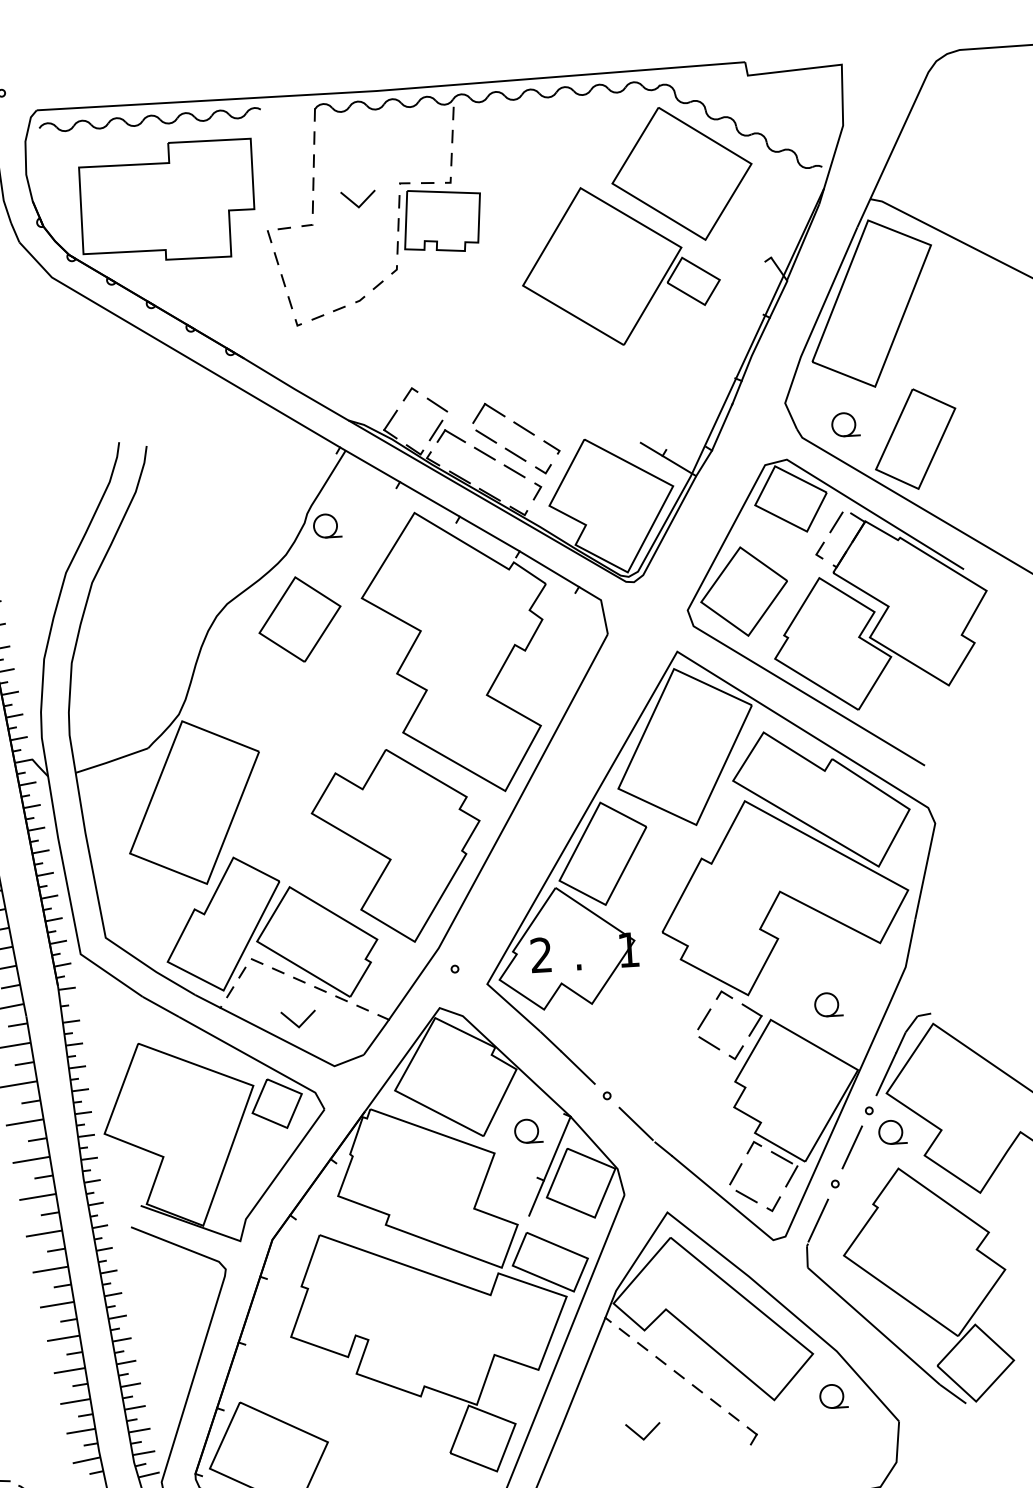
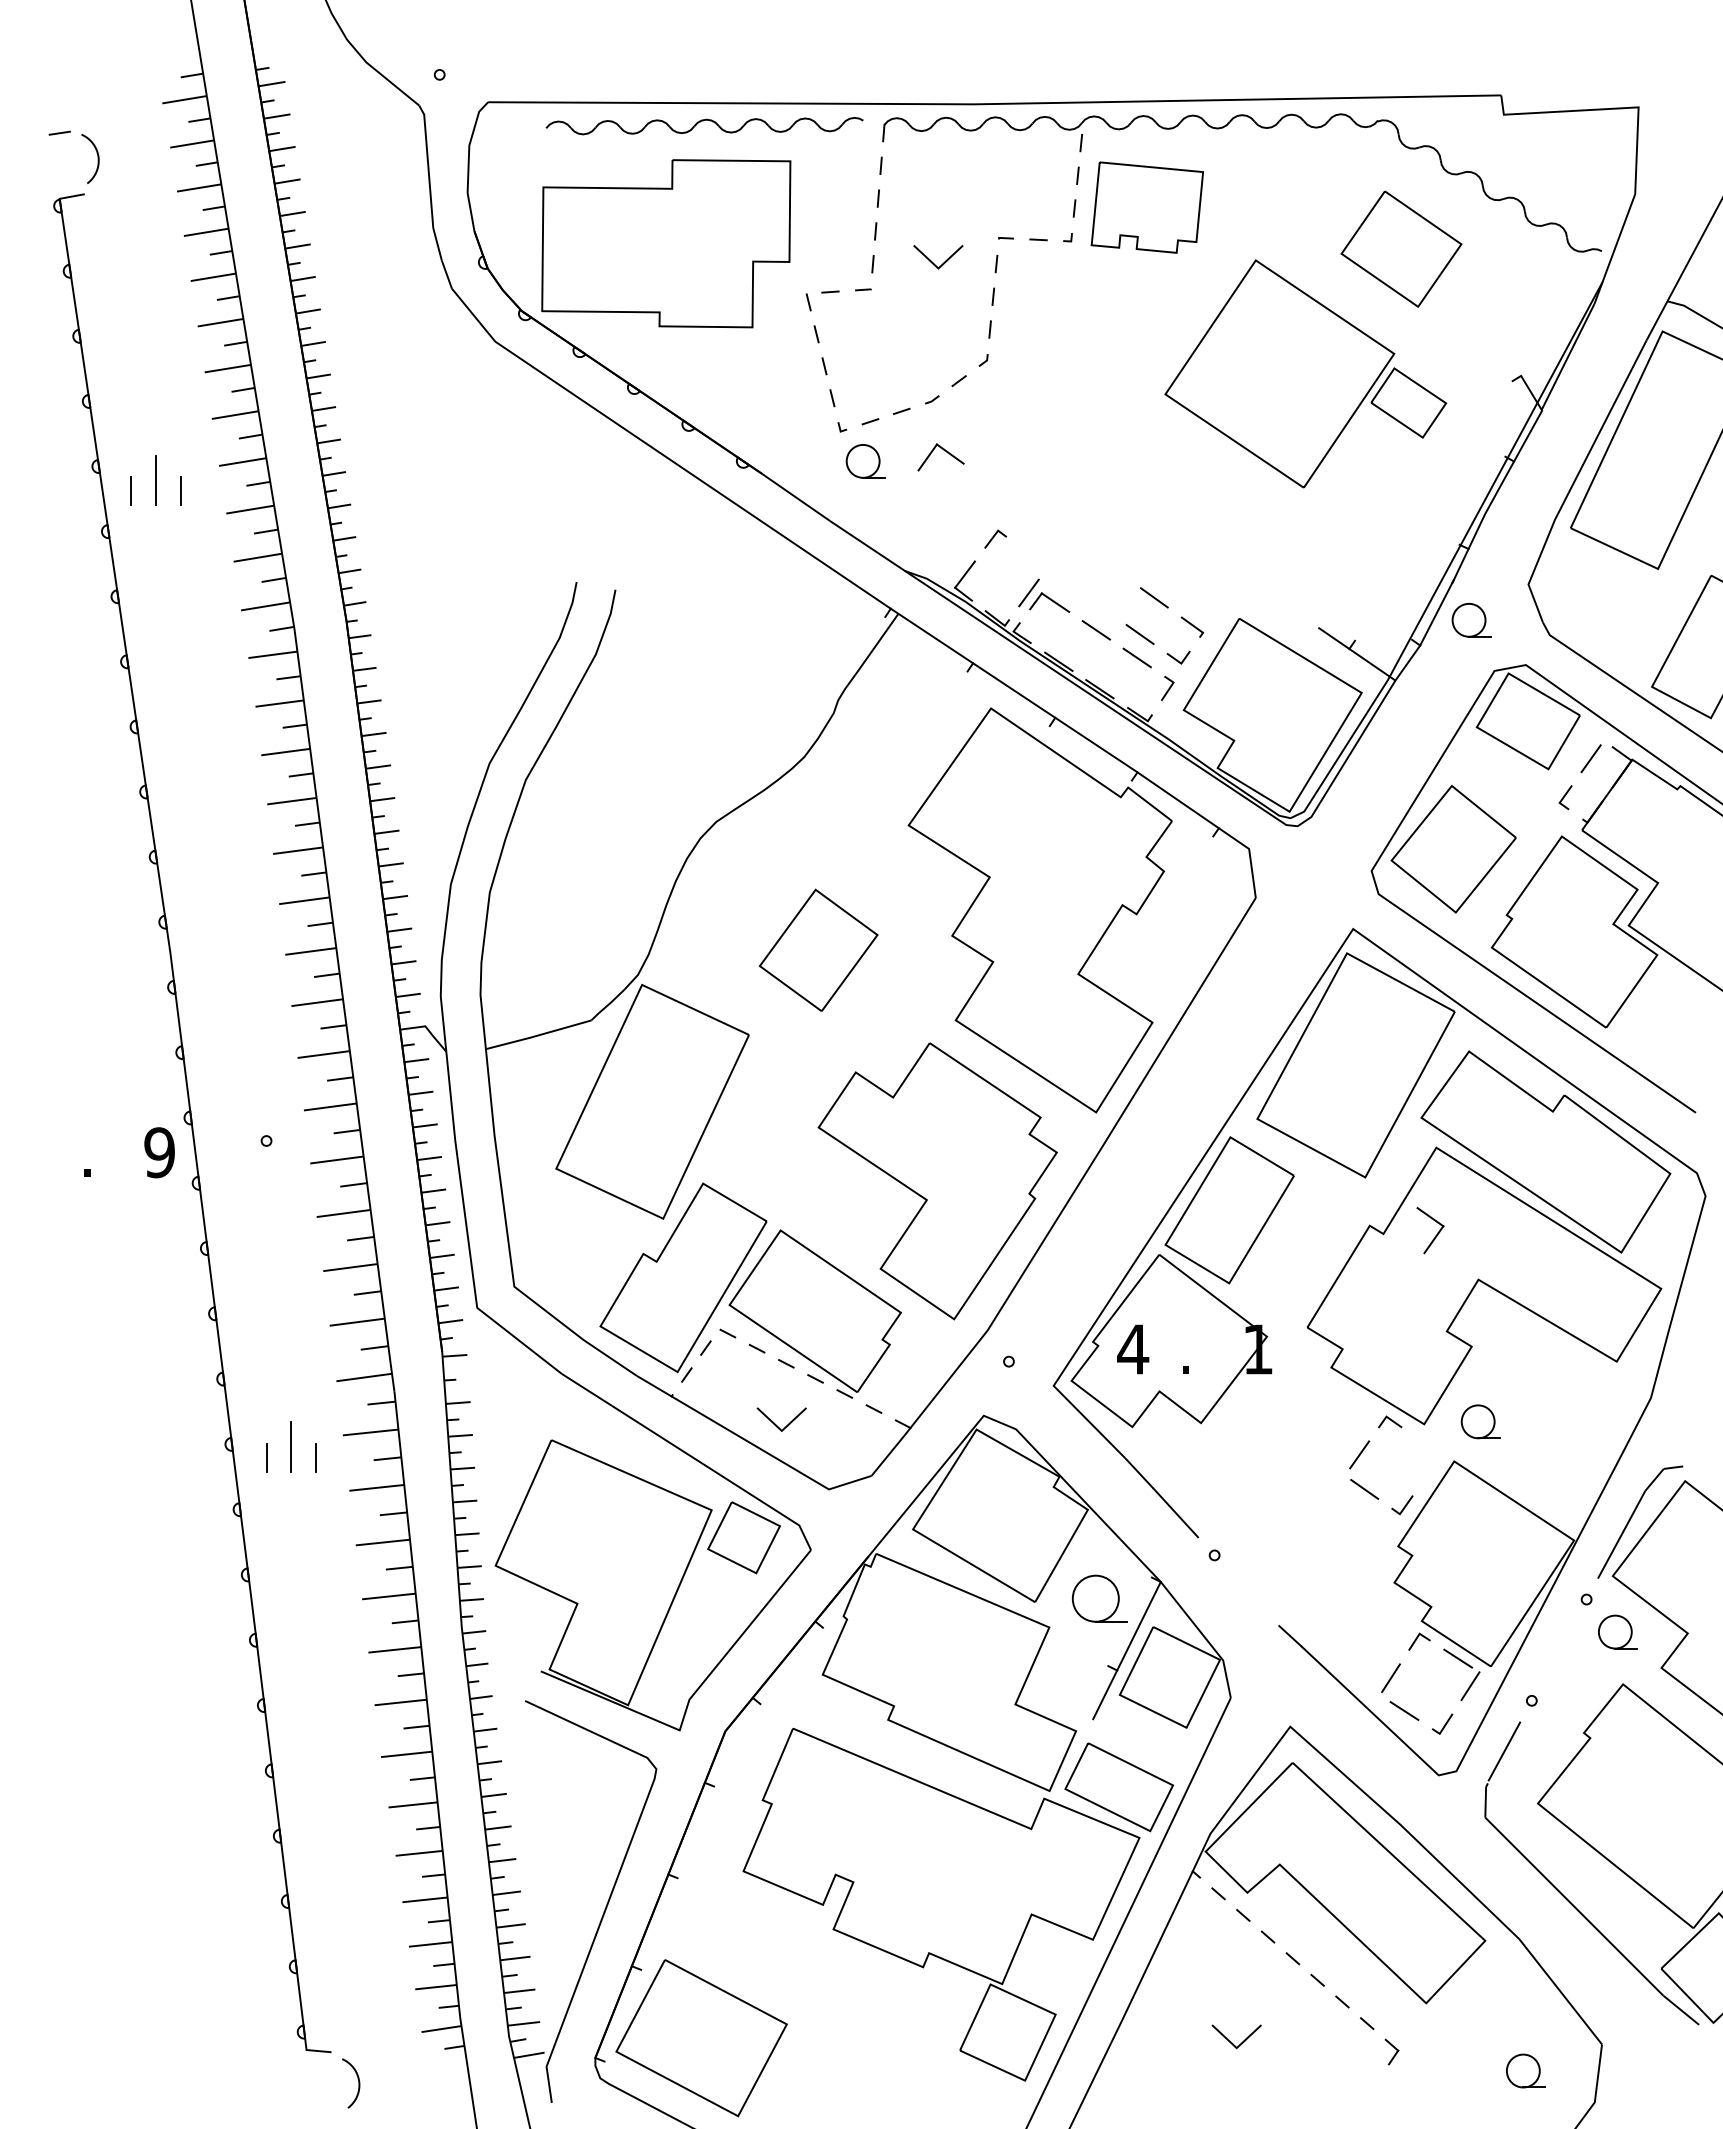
part: (149, 120) -> (704, 126), moved
part: (682, 174) -> (1401, 249), size x0.6
part: (442, 220) -> (1147, 207), moved
line: (437, 404) -> (1032, 556), removed
part: (490, 408) -> (944, 451), moved
part: (845, 424) -> (1471, 620), moved
line: (485, 436) -> (1099, 605), removed
part: (327, 526) -> (865, 461), moved
part: (299, 618) -> (818, 949), moved
text: (541, 955) -> (1133, 1349), 2 -> 4
part: (828, 1004) -> (1480, 1421), moved
part: (756, 1022) -> (1435, 1235), moved
line: (636, 1123) -> (1253, 1597), removed
part: (528, 1130) -> (1099, 1598), size x1.4
line: (851, 1147) -> (1558, 1650), removed
part: (833, 1395) -> (1525, 2070), moved

